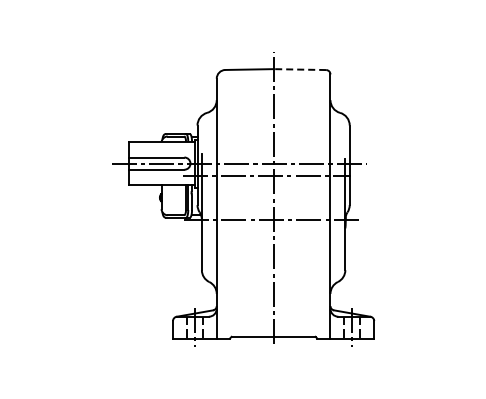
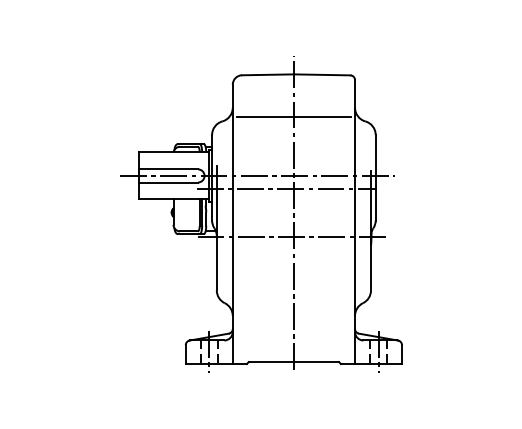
line: (299, 69) -> (321, 74), dashed -> solid
line: (273, 108) -> (293, 116), added

